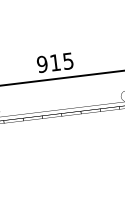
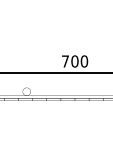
text: (54, 62) -> (74, 61), 915 -> 700

